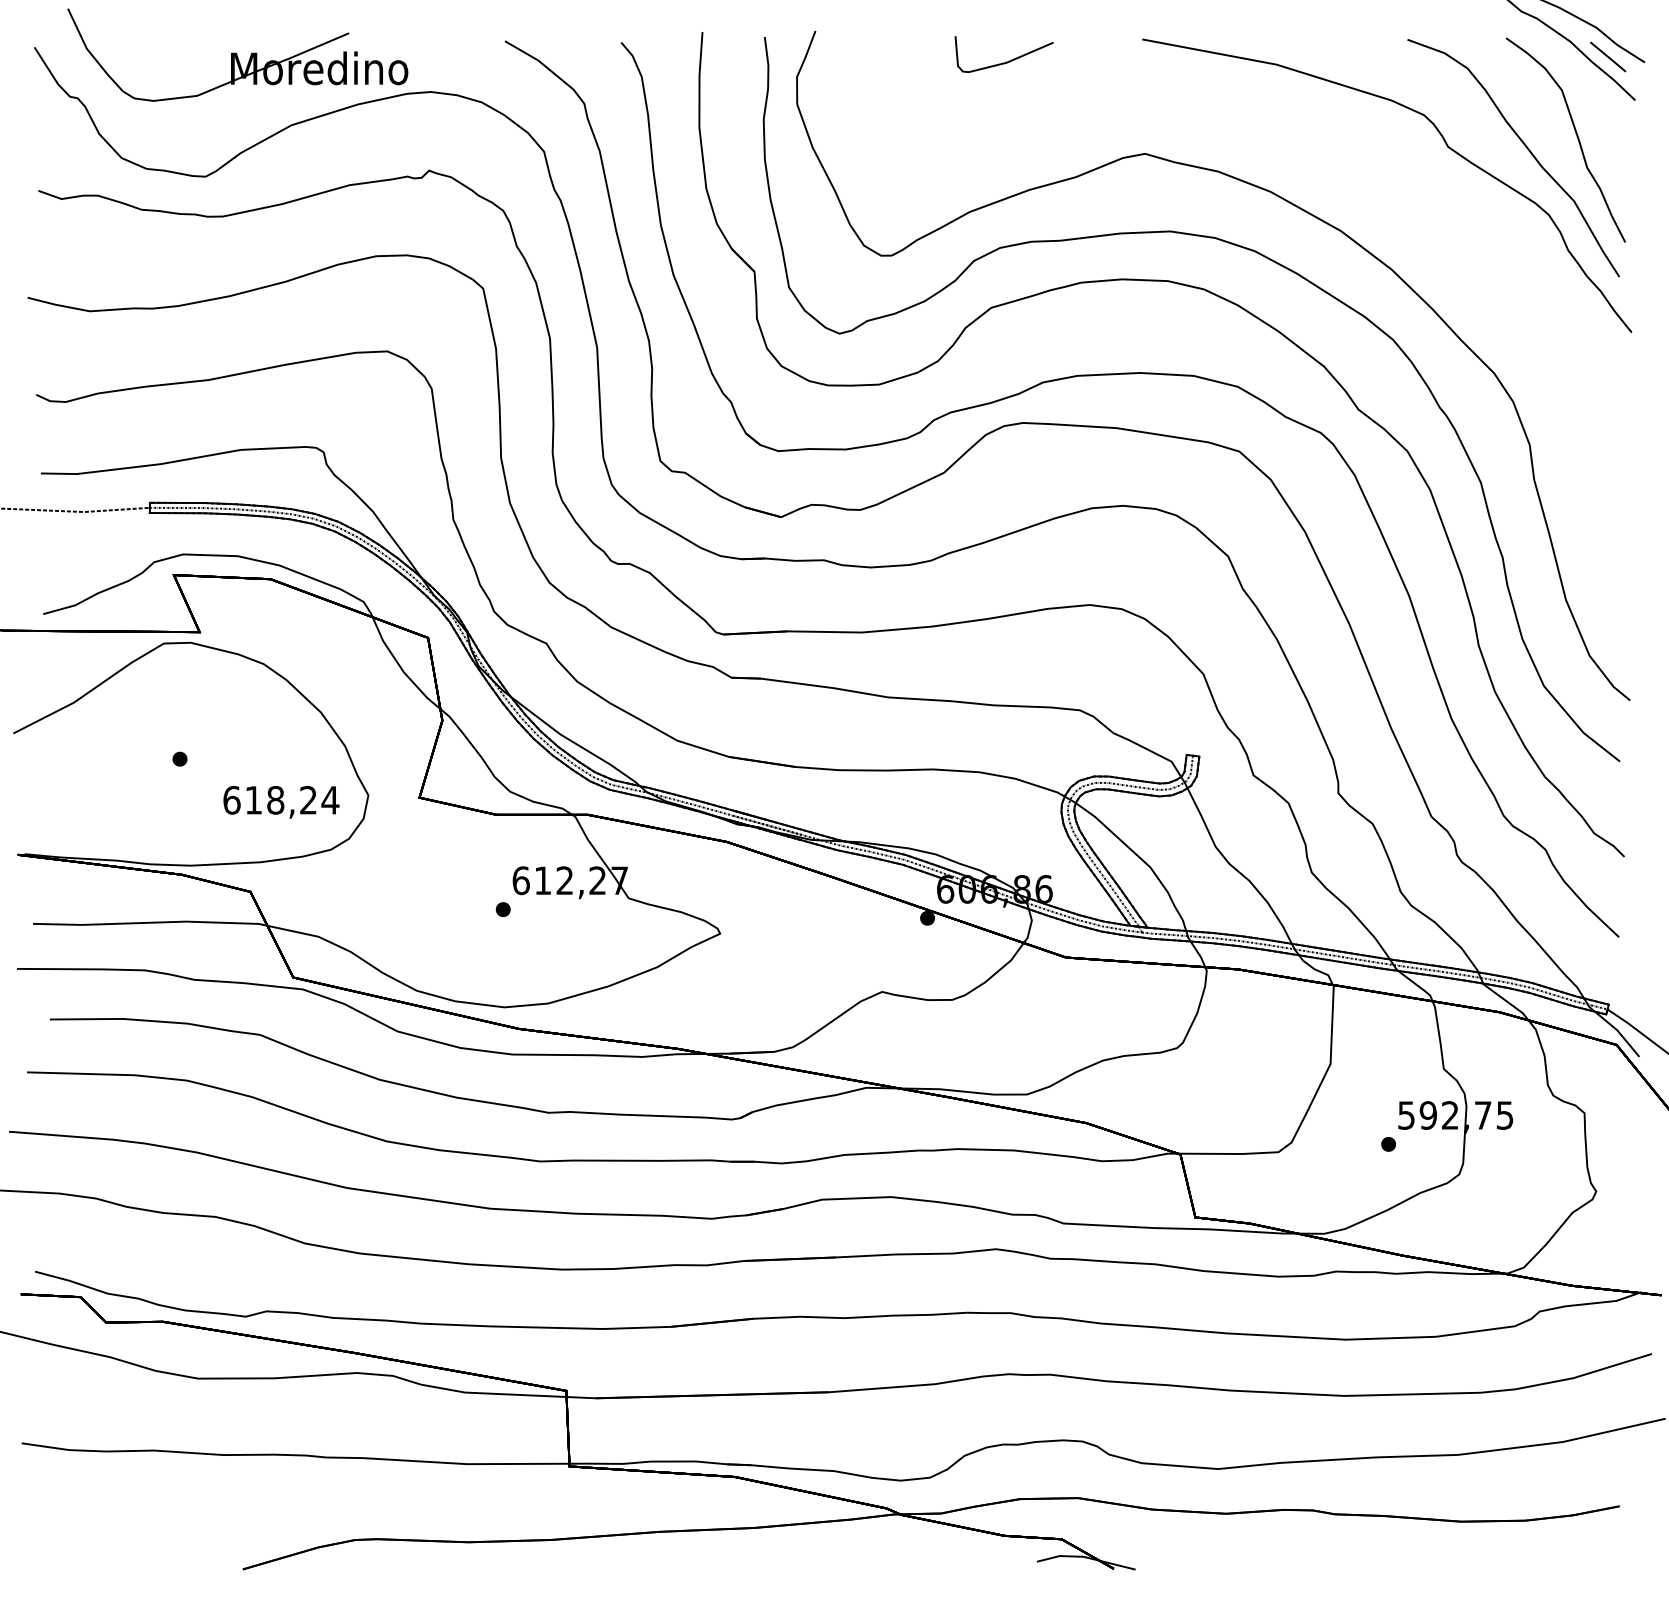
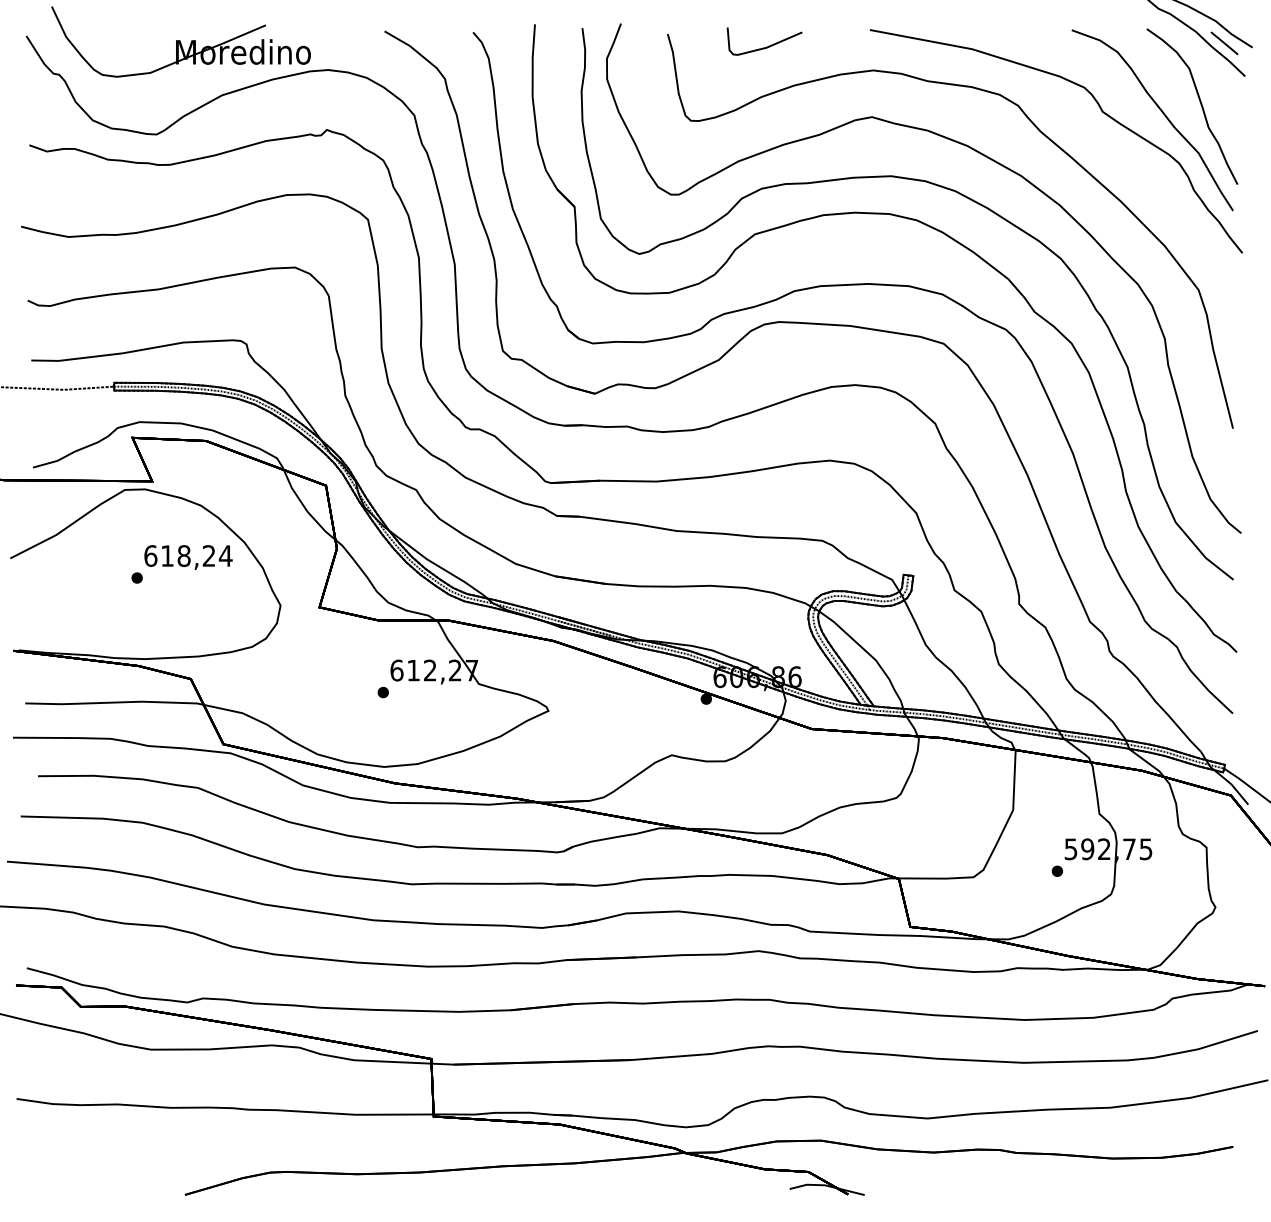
part: (1366, 174) -> (1040, 132), added
text: (281, 802) -> (188, 557), moved

